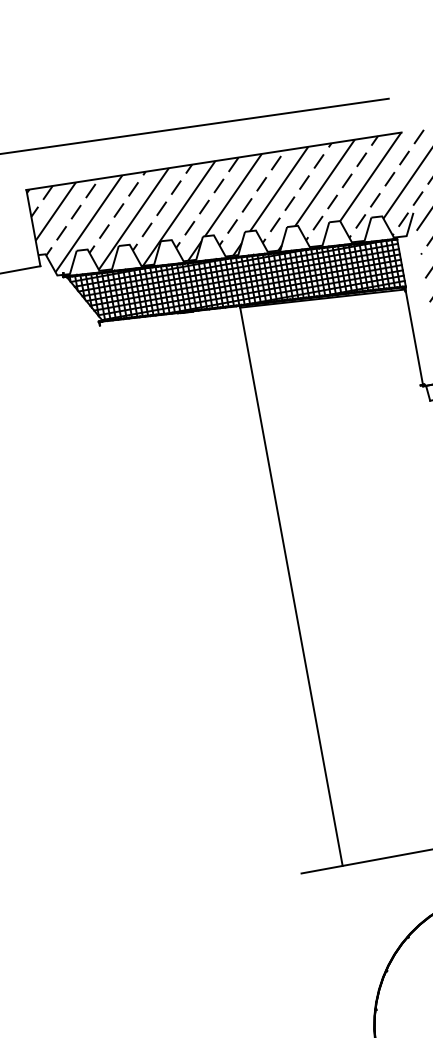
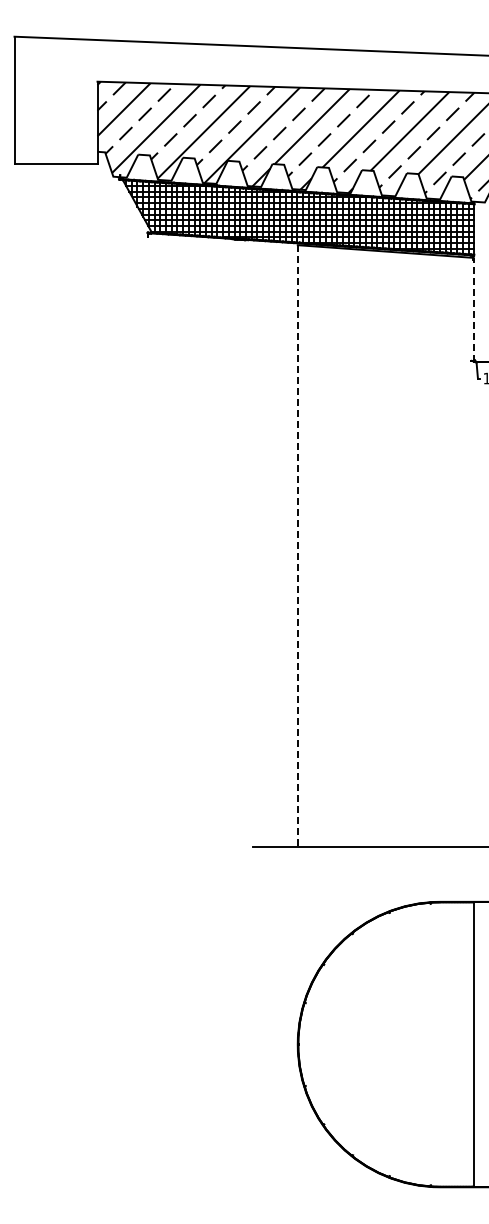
line: (414, 337) -> (473, 309), solid -> dashed
line: (291, 586) -> (297, 545), solid -> dashed

